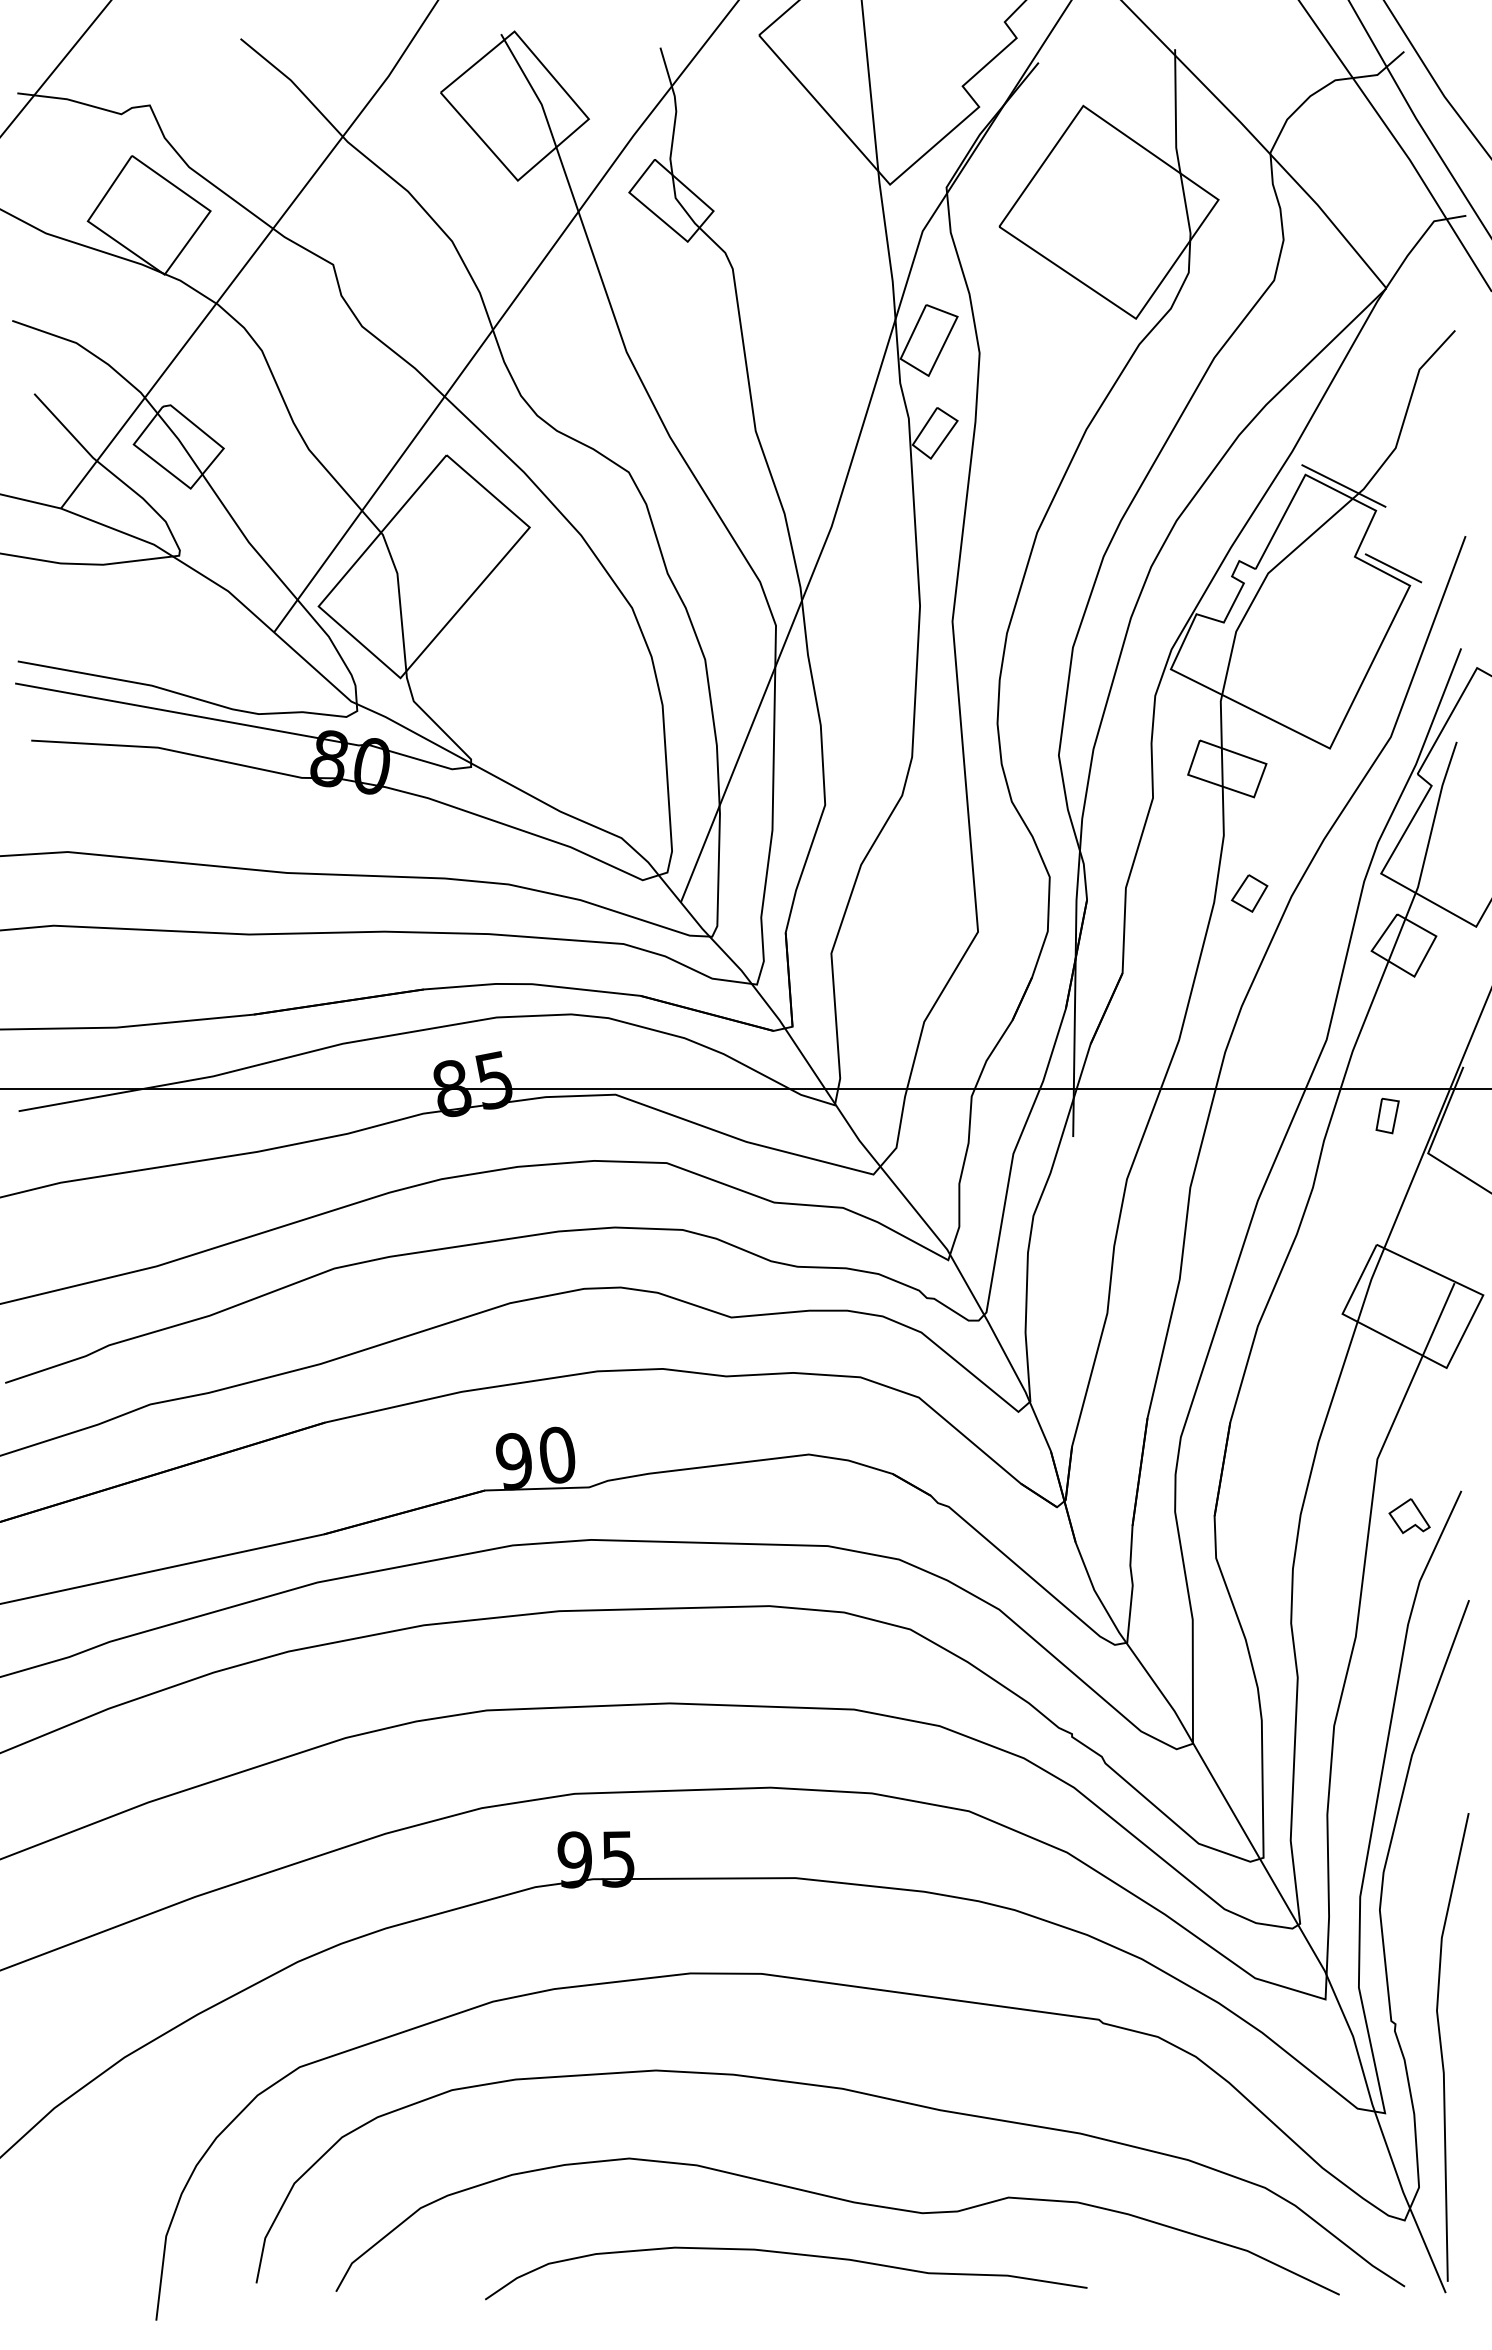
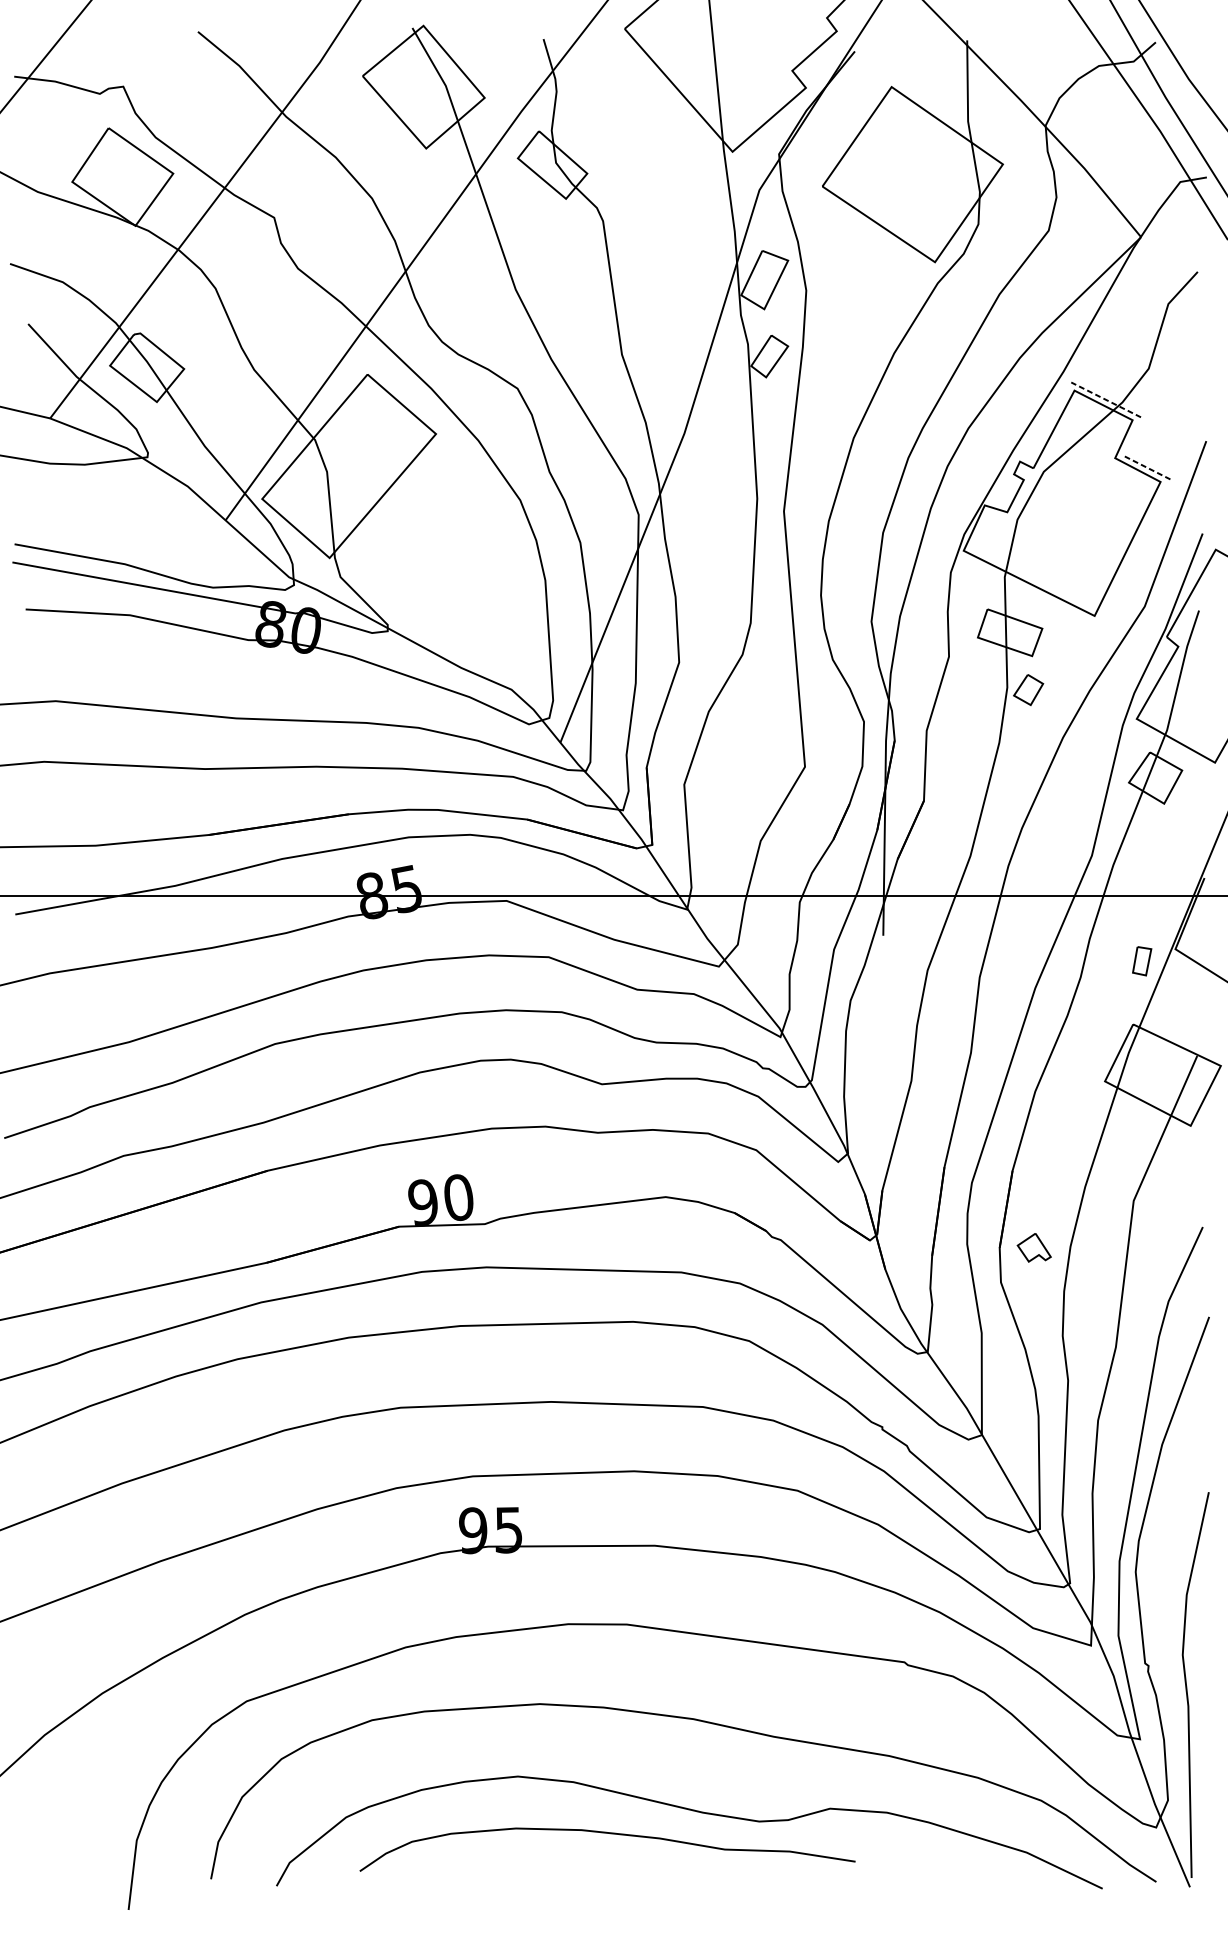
line: (1343, 485) -> (1105, 399), solid -> dashed
line: (1393, 568) -> (1146, 467), solid -> dashed
part: (1249, 893) -> (1028, 690), moved
part: (1387, 1115) -> (1142, 960), moved
part: (1409, 1516) -> (1034, 1248), moved
curve: (788, 2254) -> (609, 1834), moved

